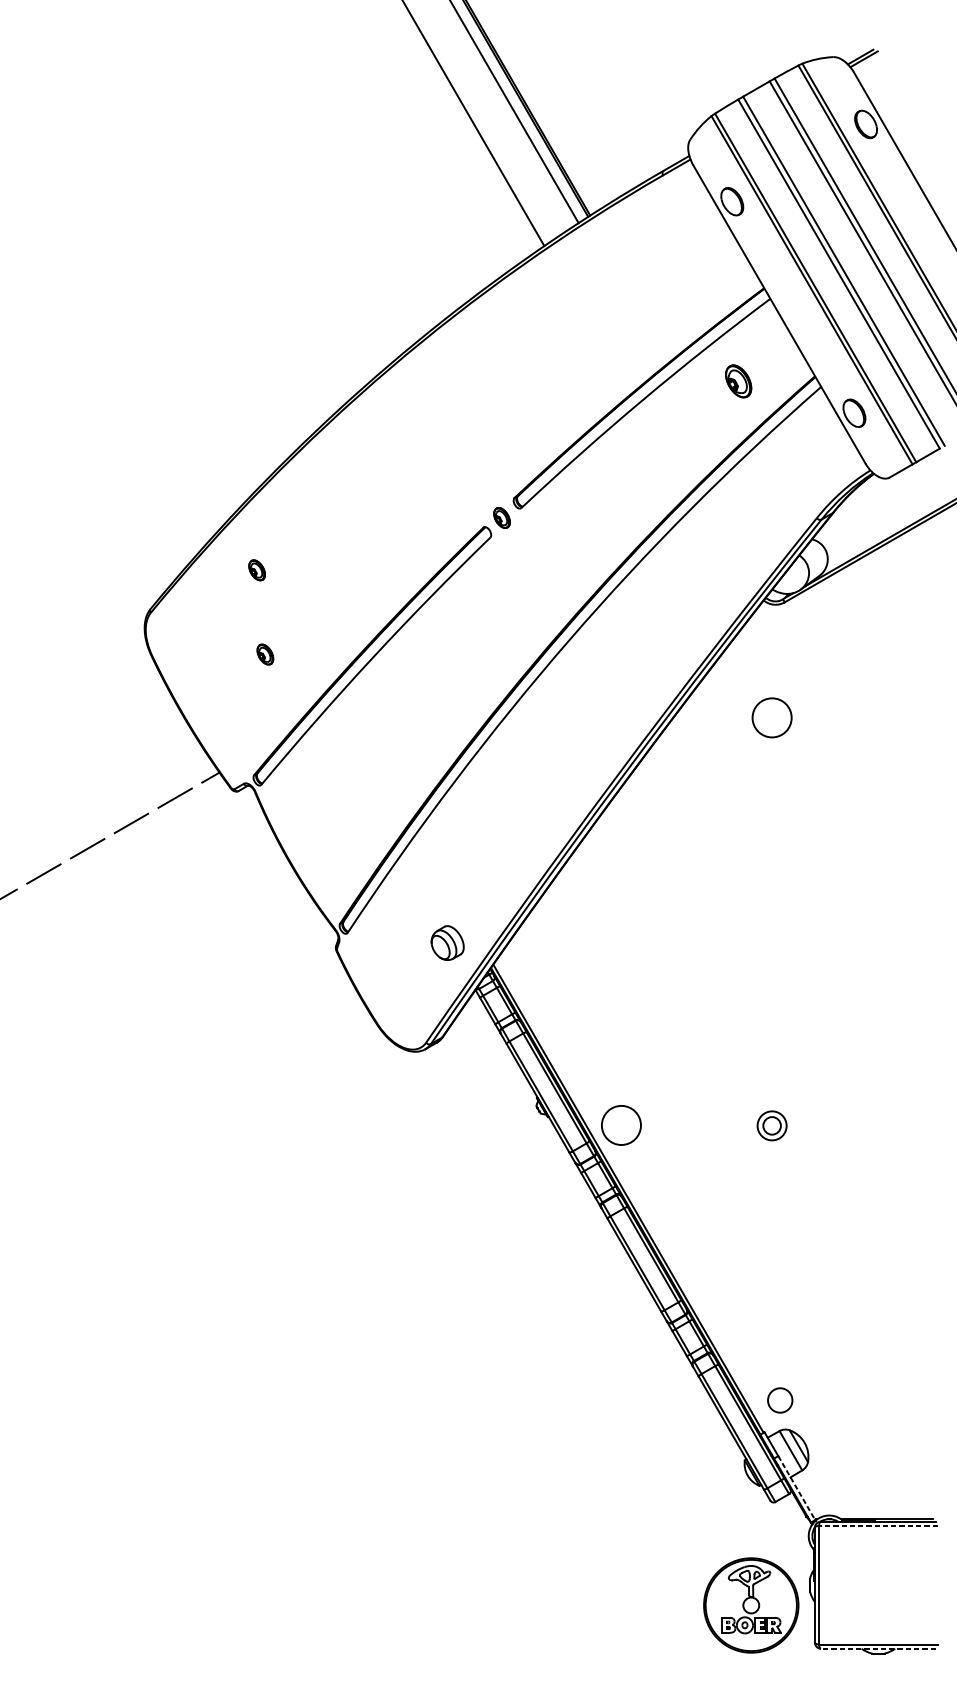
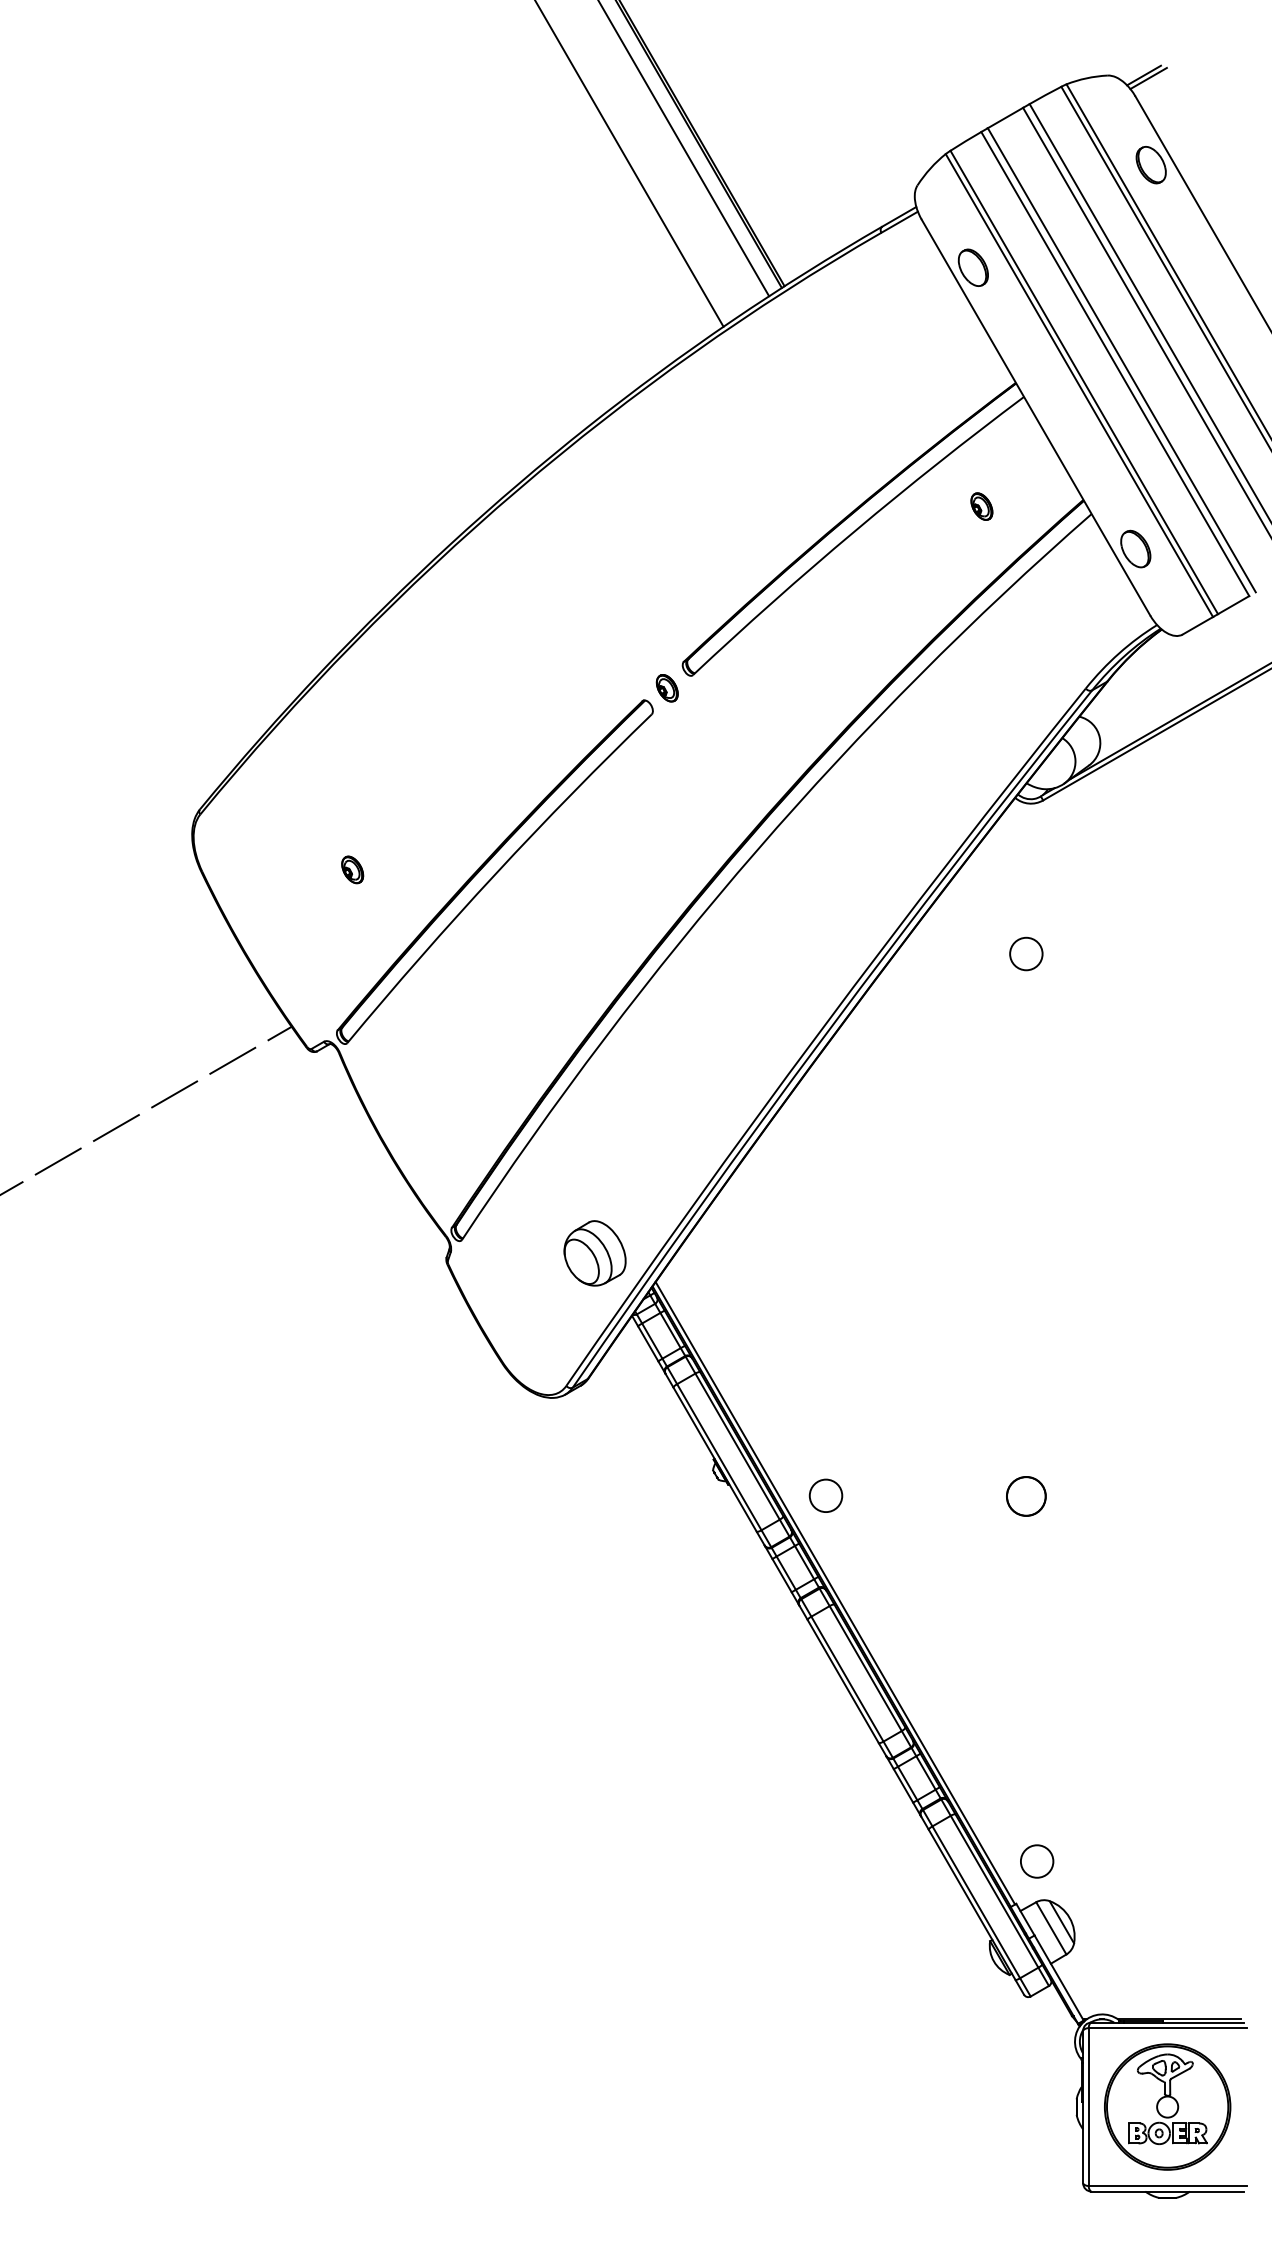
part: (738, 381) -> (981, 506), size x0.62
part: (256, 570) -> (341, 757), removed
circle: (772, 717) -> (1026, 953), size x0.62
part: (447, 943) -> (594, 1253), size x1.43
circle: (621, 1125) -> (825, 1495), size x0.62
circle: (771, 1125) -> (1025, 1495), size x1.67
line: (797, 1488) -> (1059, 1978), dashed -> solid
line: (878, 1526) -> (1167, 2028), dashed -> solid
part: (751, 1605) -> (1167, 2106), moved
line: (878, 1648) -> (1167, 2191), dashed -> solid

